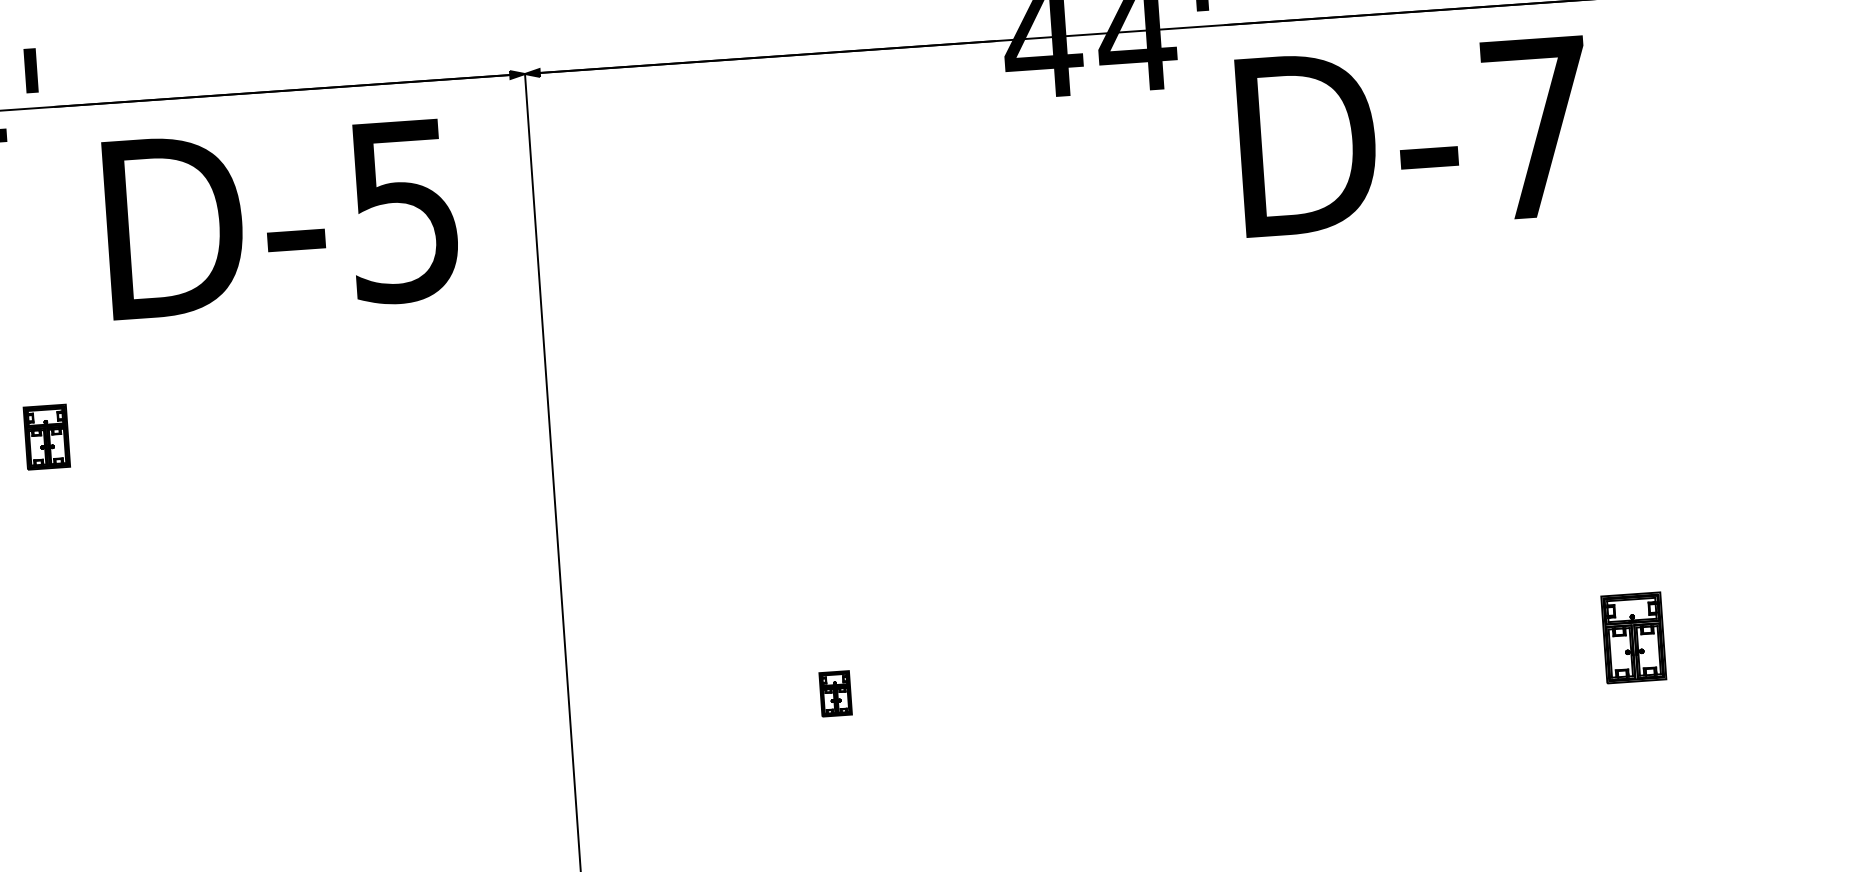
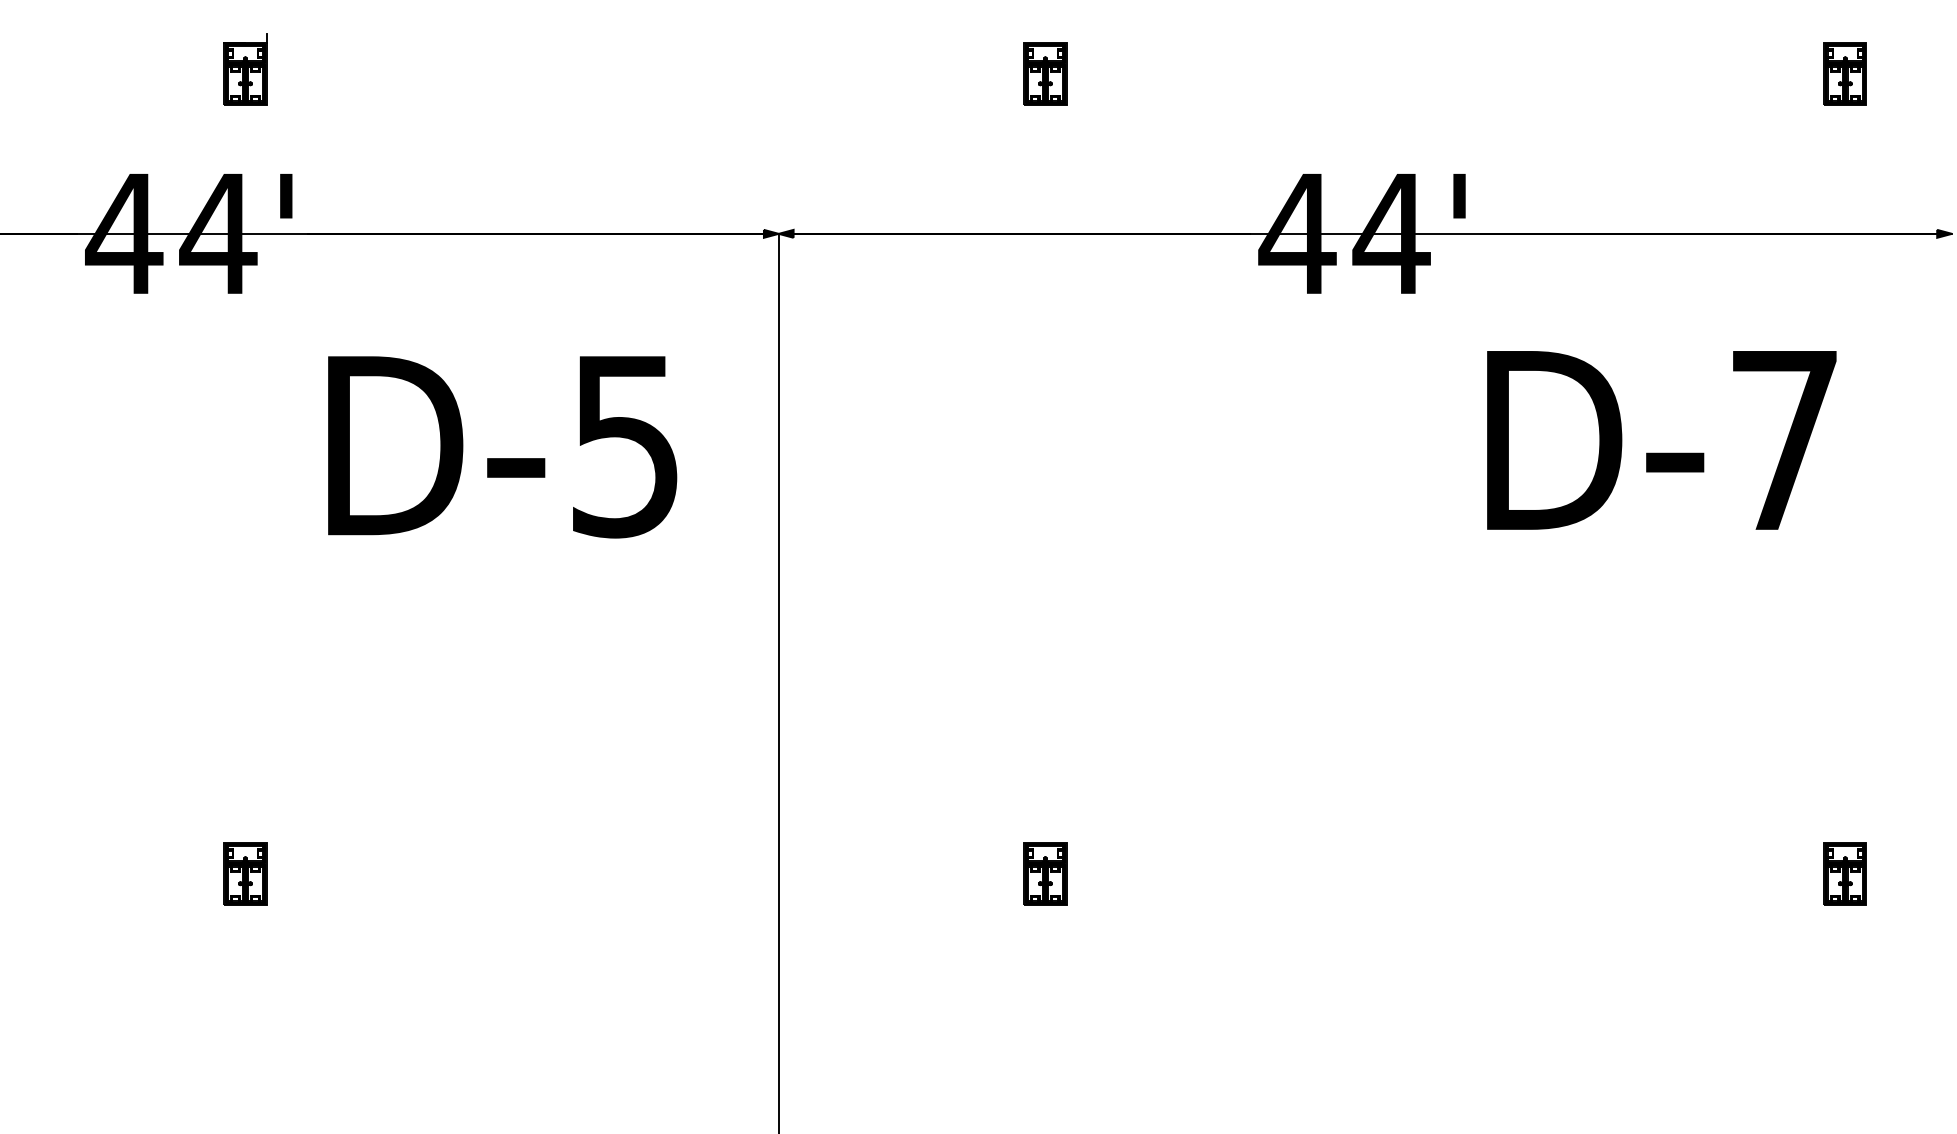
text: (1414, 136) -> (1661, 440), moved
text: (281, 221) -> (502, 447), moved
part: (46, 436) -> (245, 873), moved
part: (1632, 637) -> (1844, 873), size x0.71
part: (835, 693) -> (1045, 873), size x1.43

